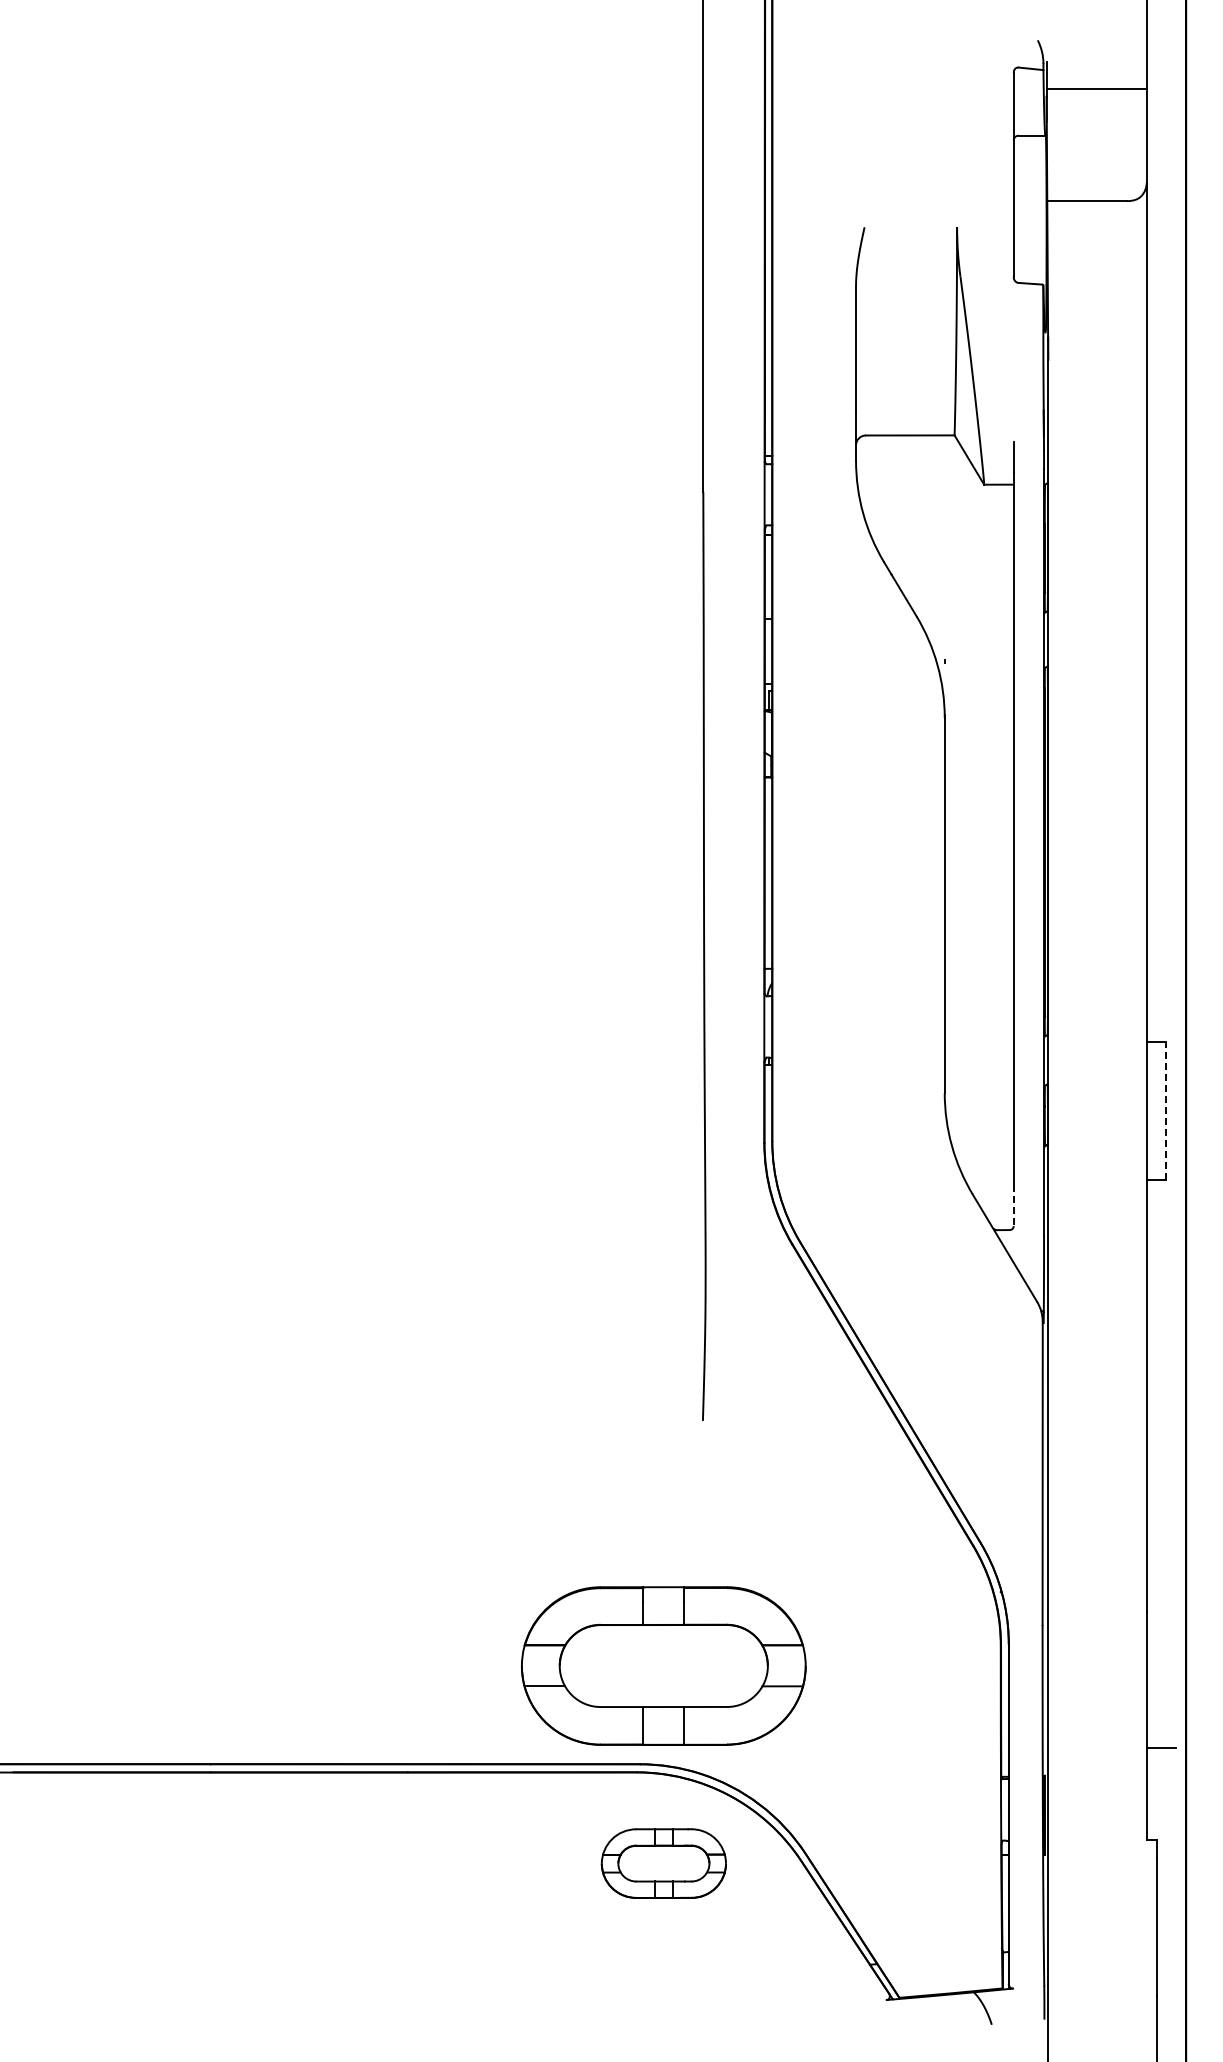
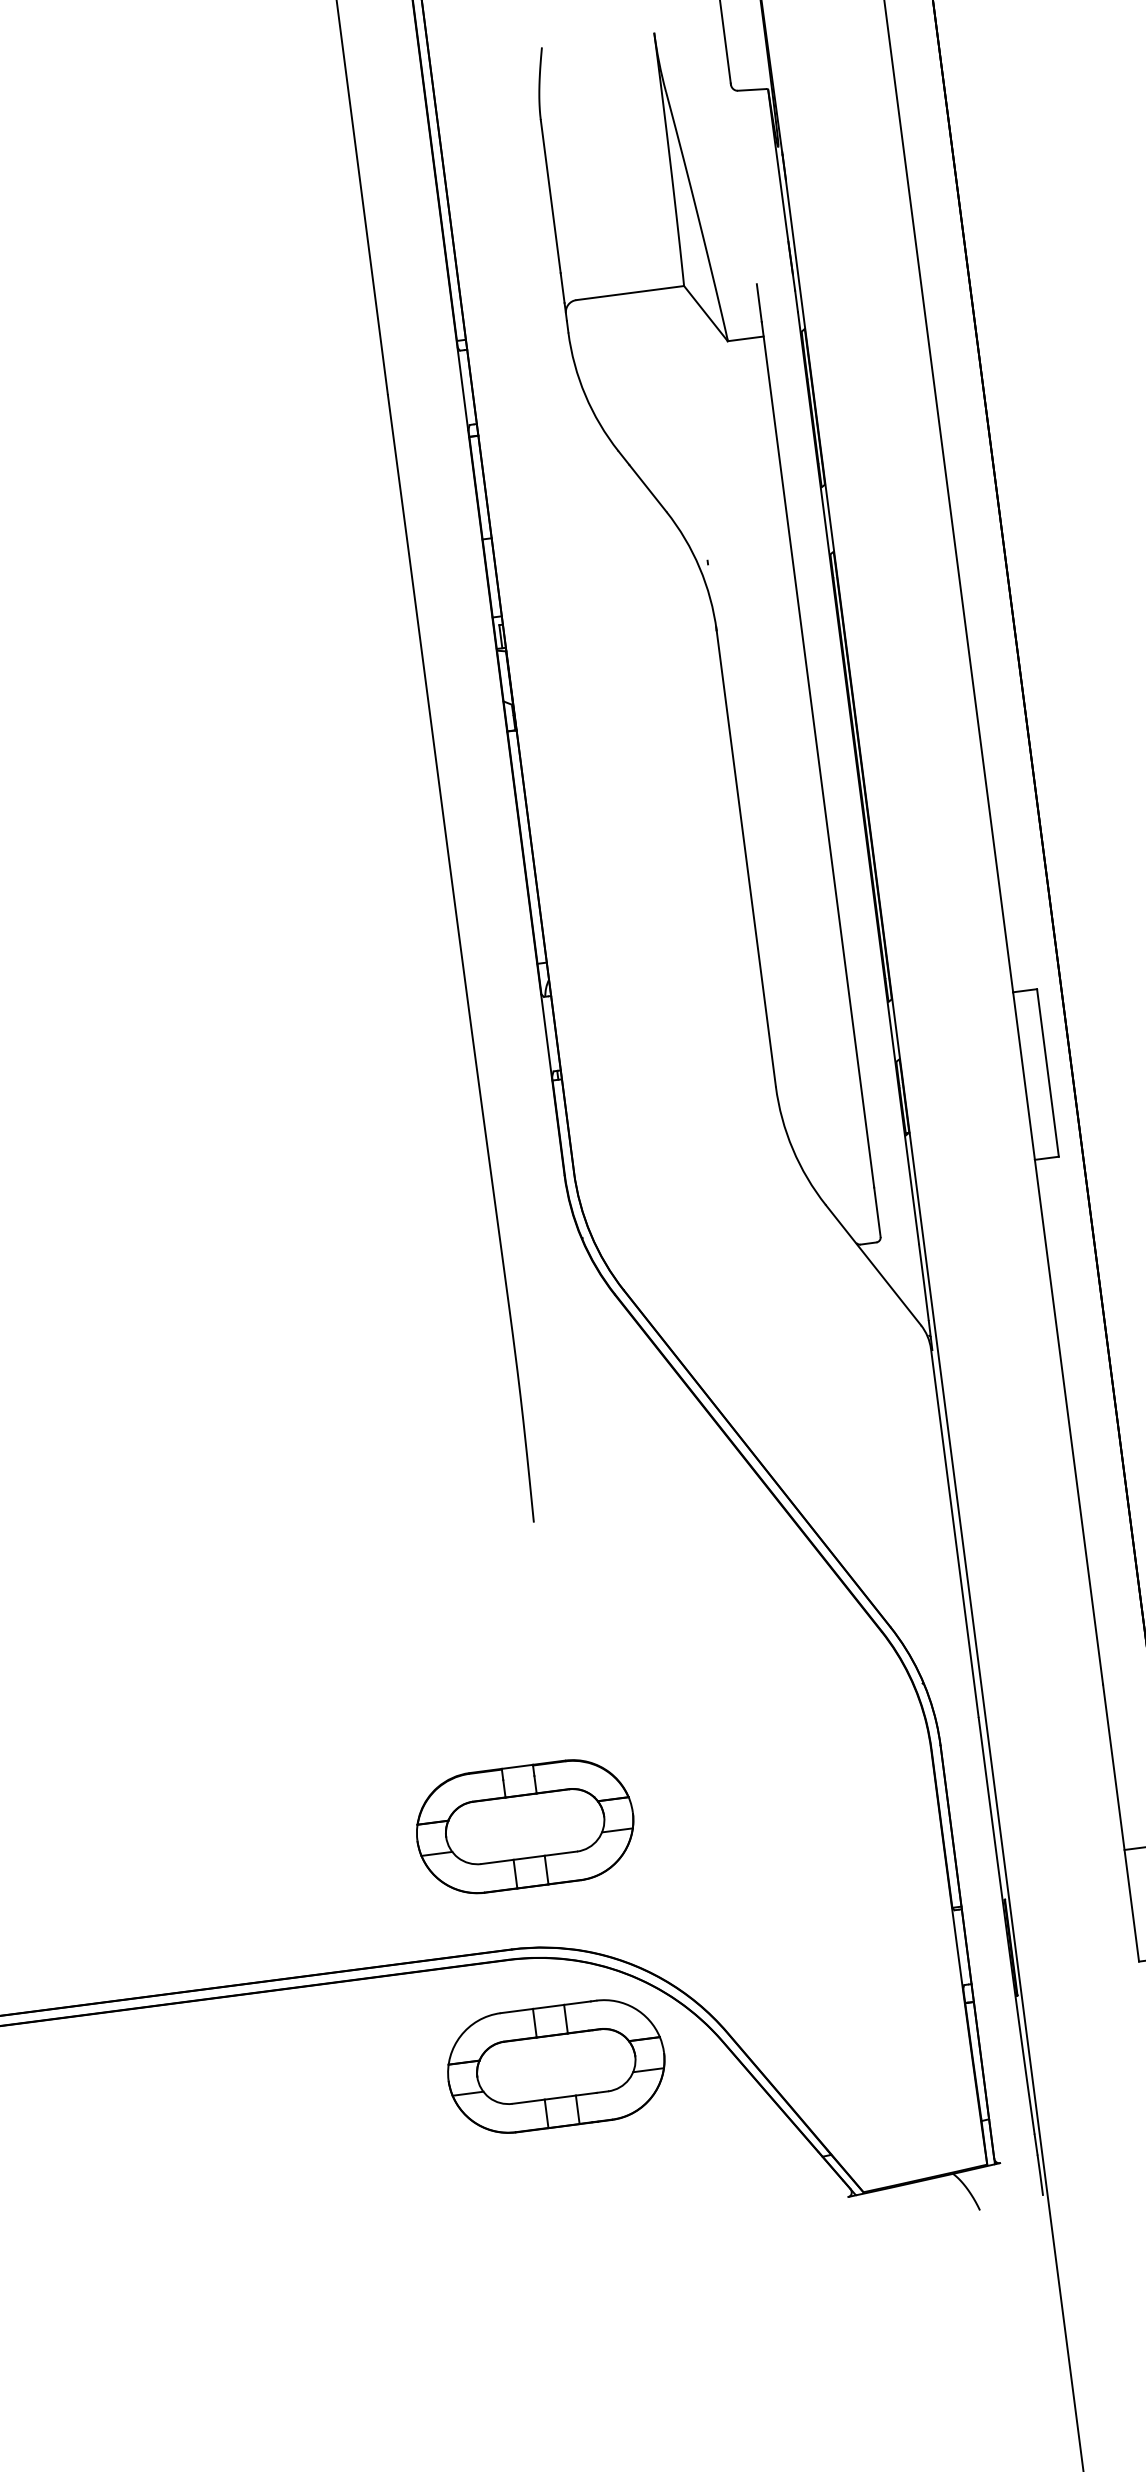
line: (1166, 1110) -> (1047, 1072), dashed -> solid
line: (1013, 1206) -> (877, 1213), dashed -> solid
part: (663, 1666) -> (524, 1827), size x0.62
part: (663, 1863) -> (555, 2066), size x1.43

